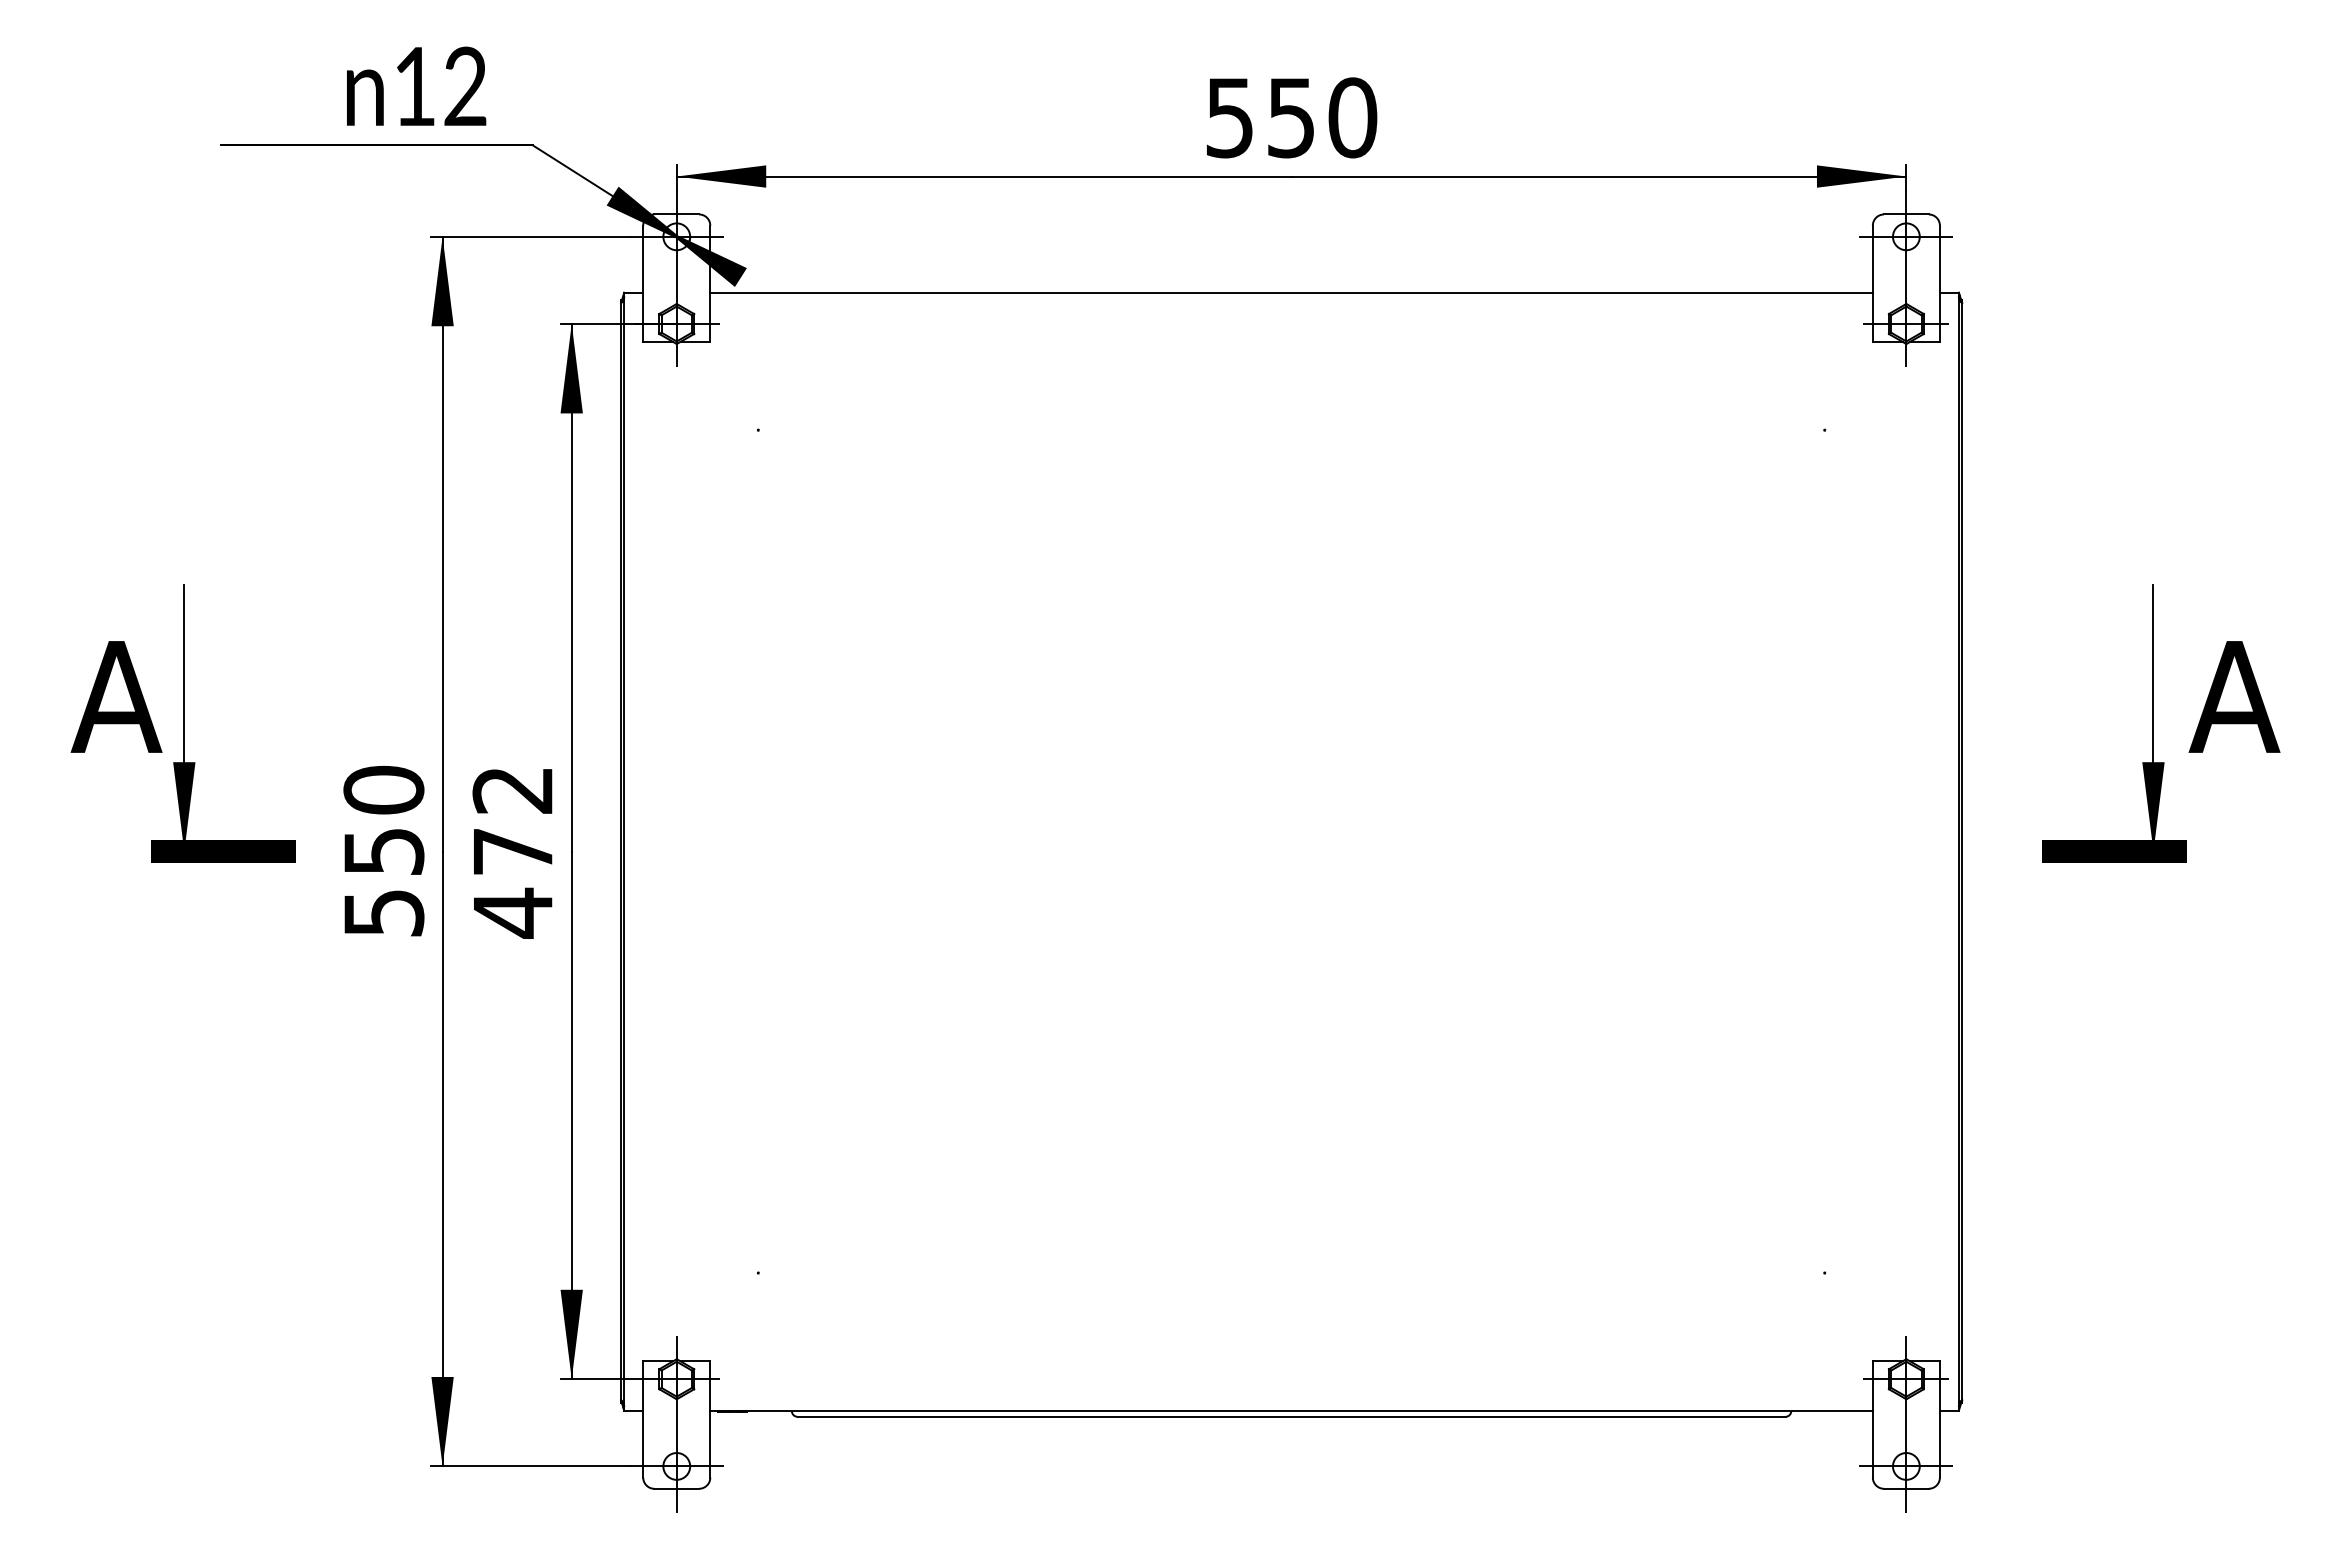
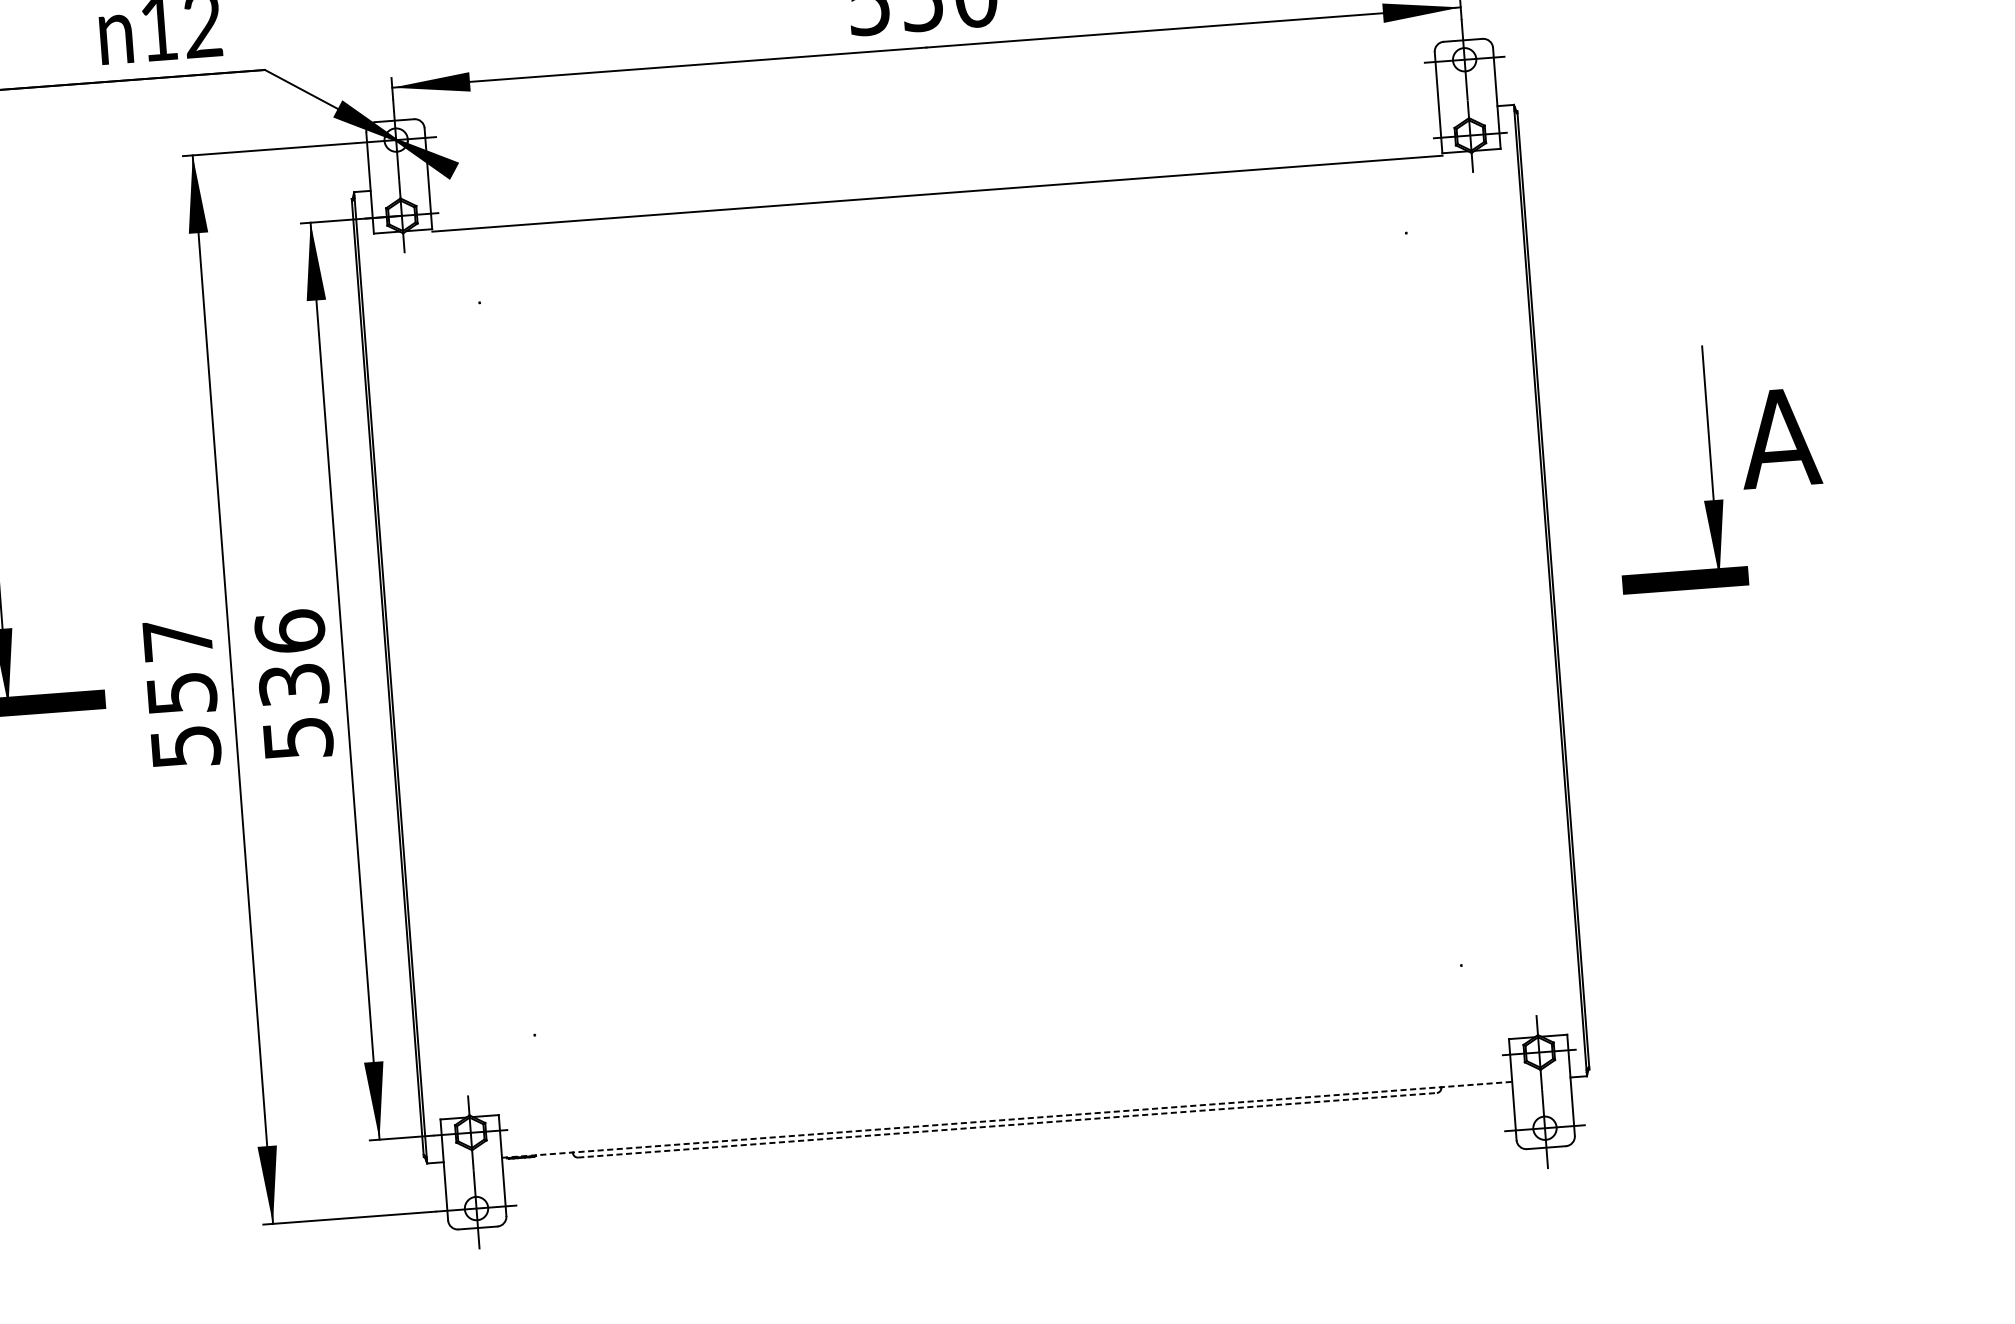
line: (1291, 292) -> (937, 193), moved
text: (383, 789) -> (177, 639), 550 -> 557
text: (512, 851) -> (293, 684), 472 -> 536
line: (1292, 1410) -> (1007, 1119), solid -> dashed
line: (1292, 1416) -> (1008, 1124), solid -> dashed

